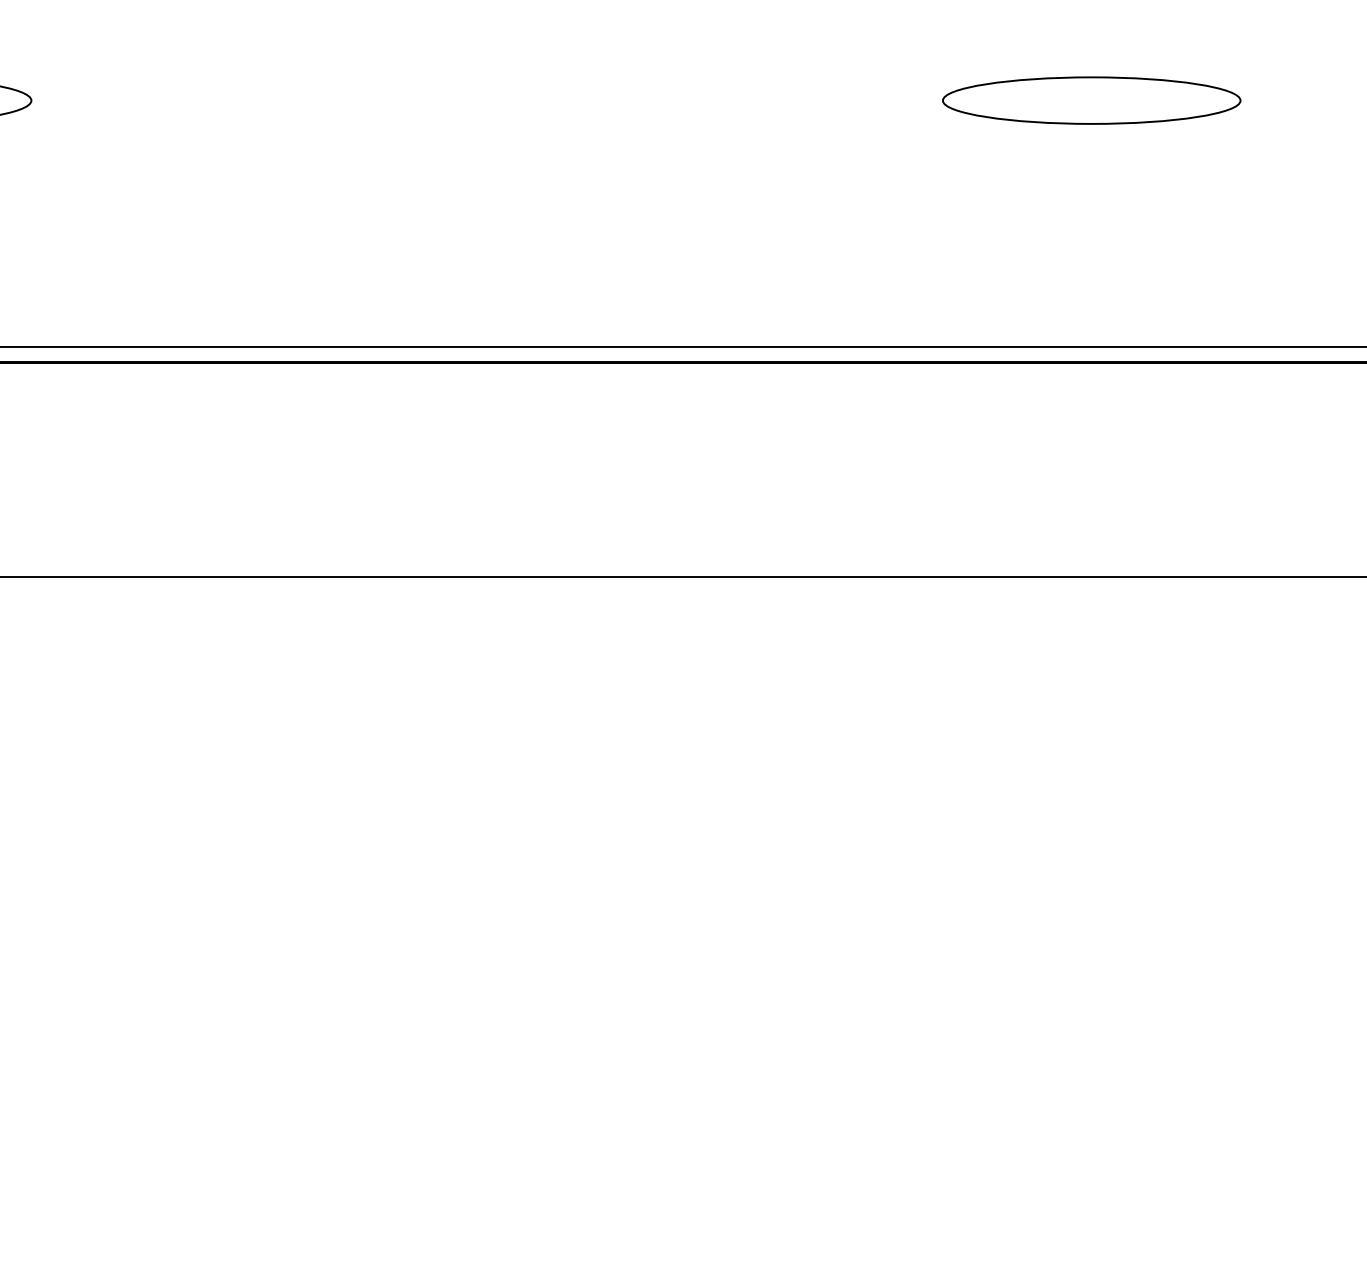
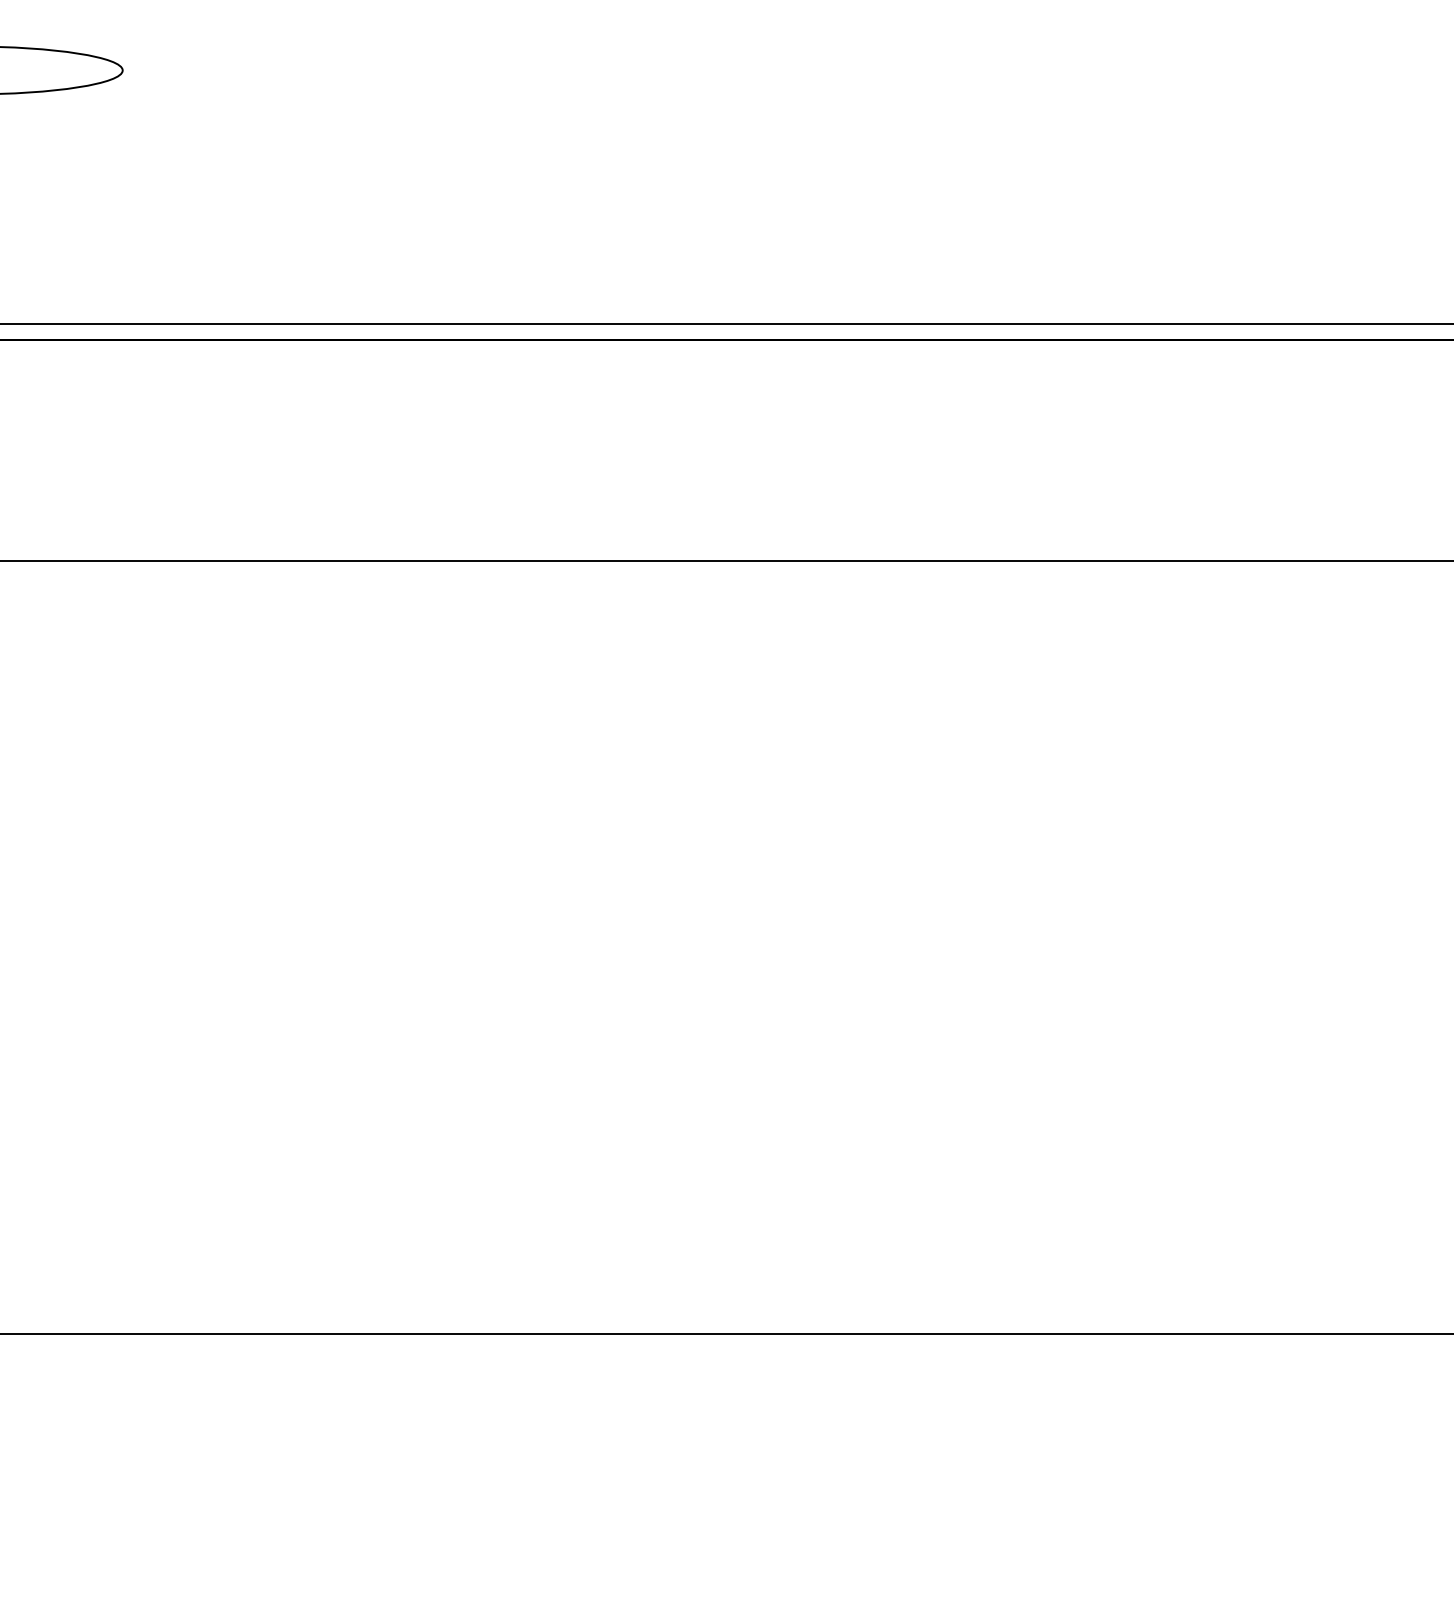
part: (1091, 100) -> (1214, 70), removed

